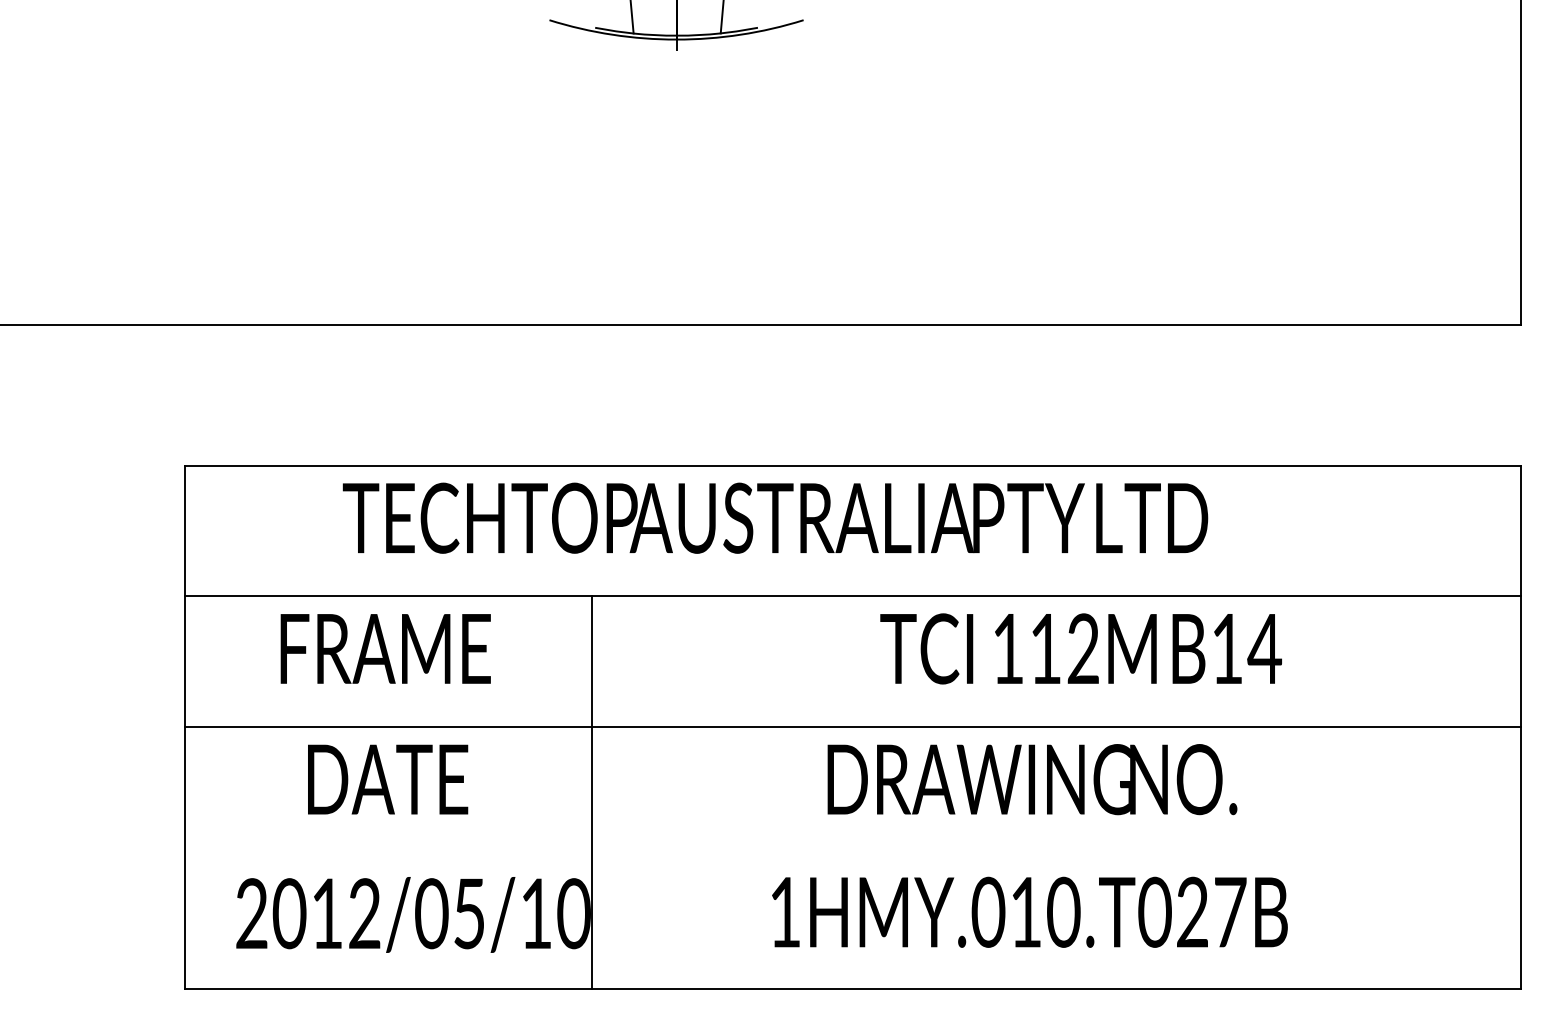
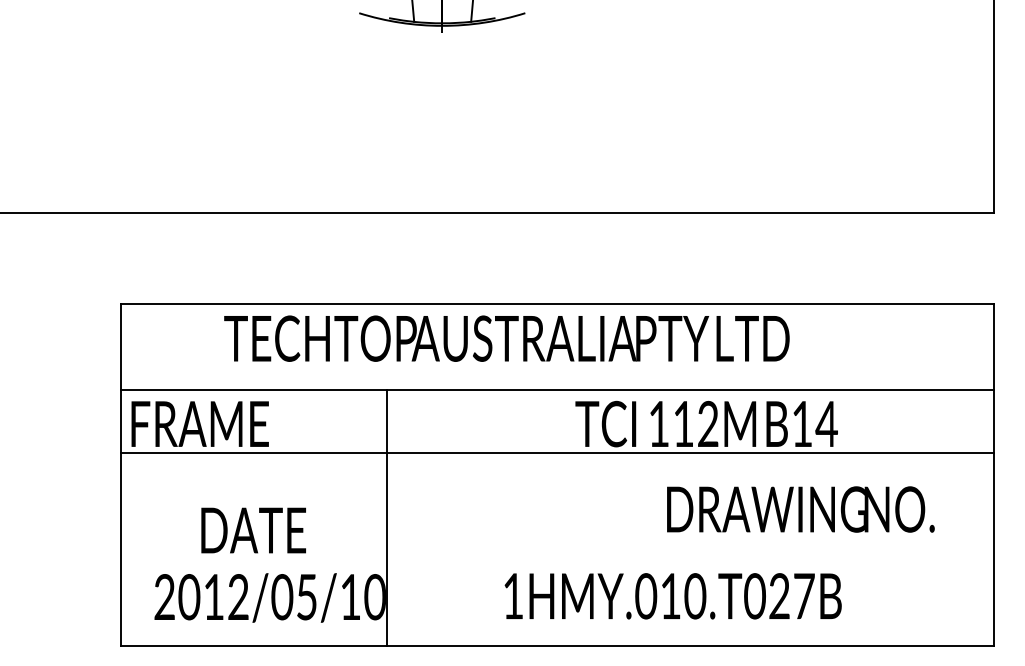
text: (384, 647) -> (199, 423), moved
line: (852, 727) -> (557, 453), moved
text: (387, 779) -> (253, 530), moved
text: (1031, 779) -> (800, 509), moved

